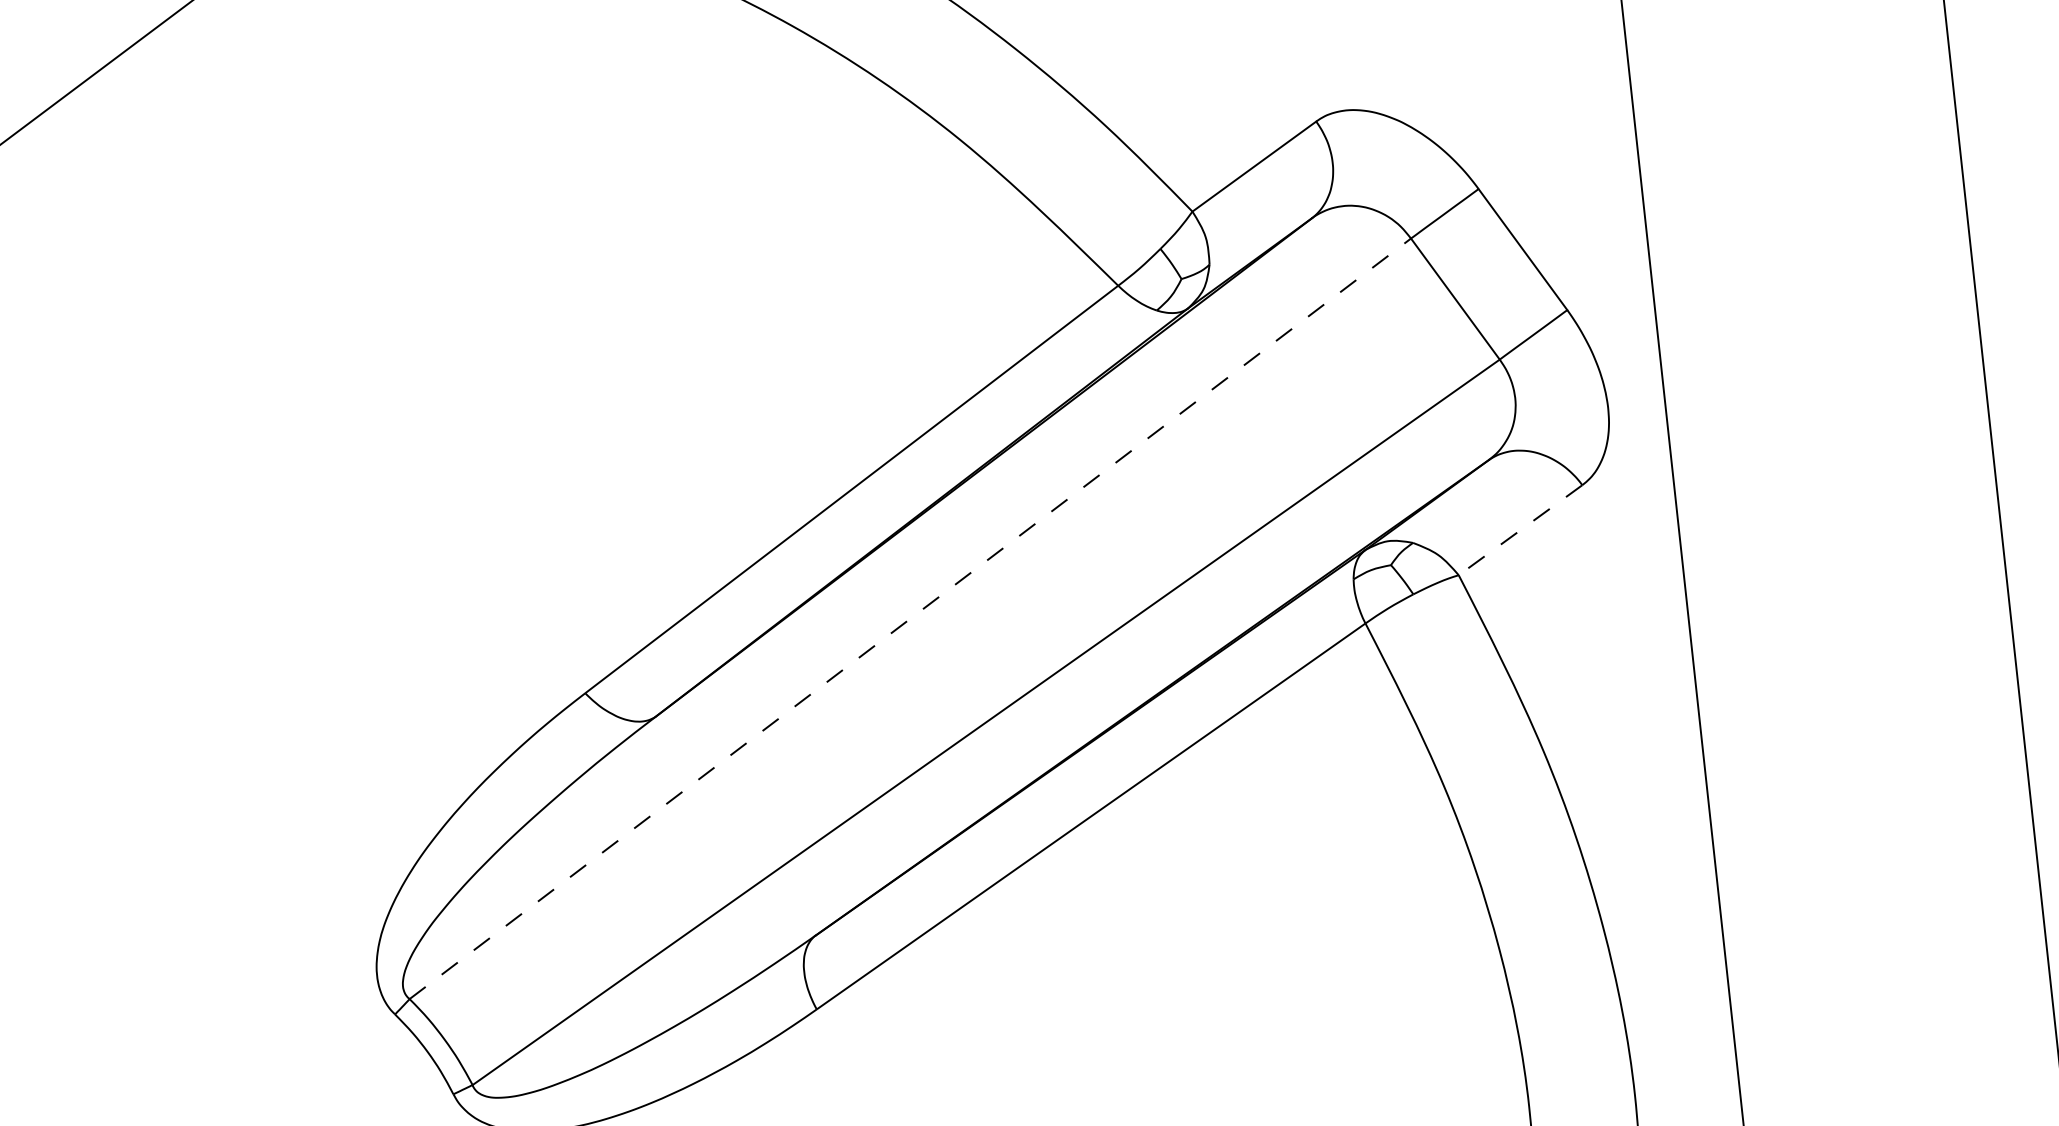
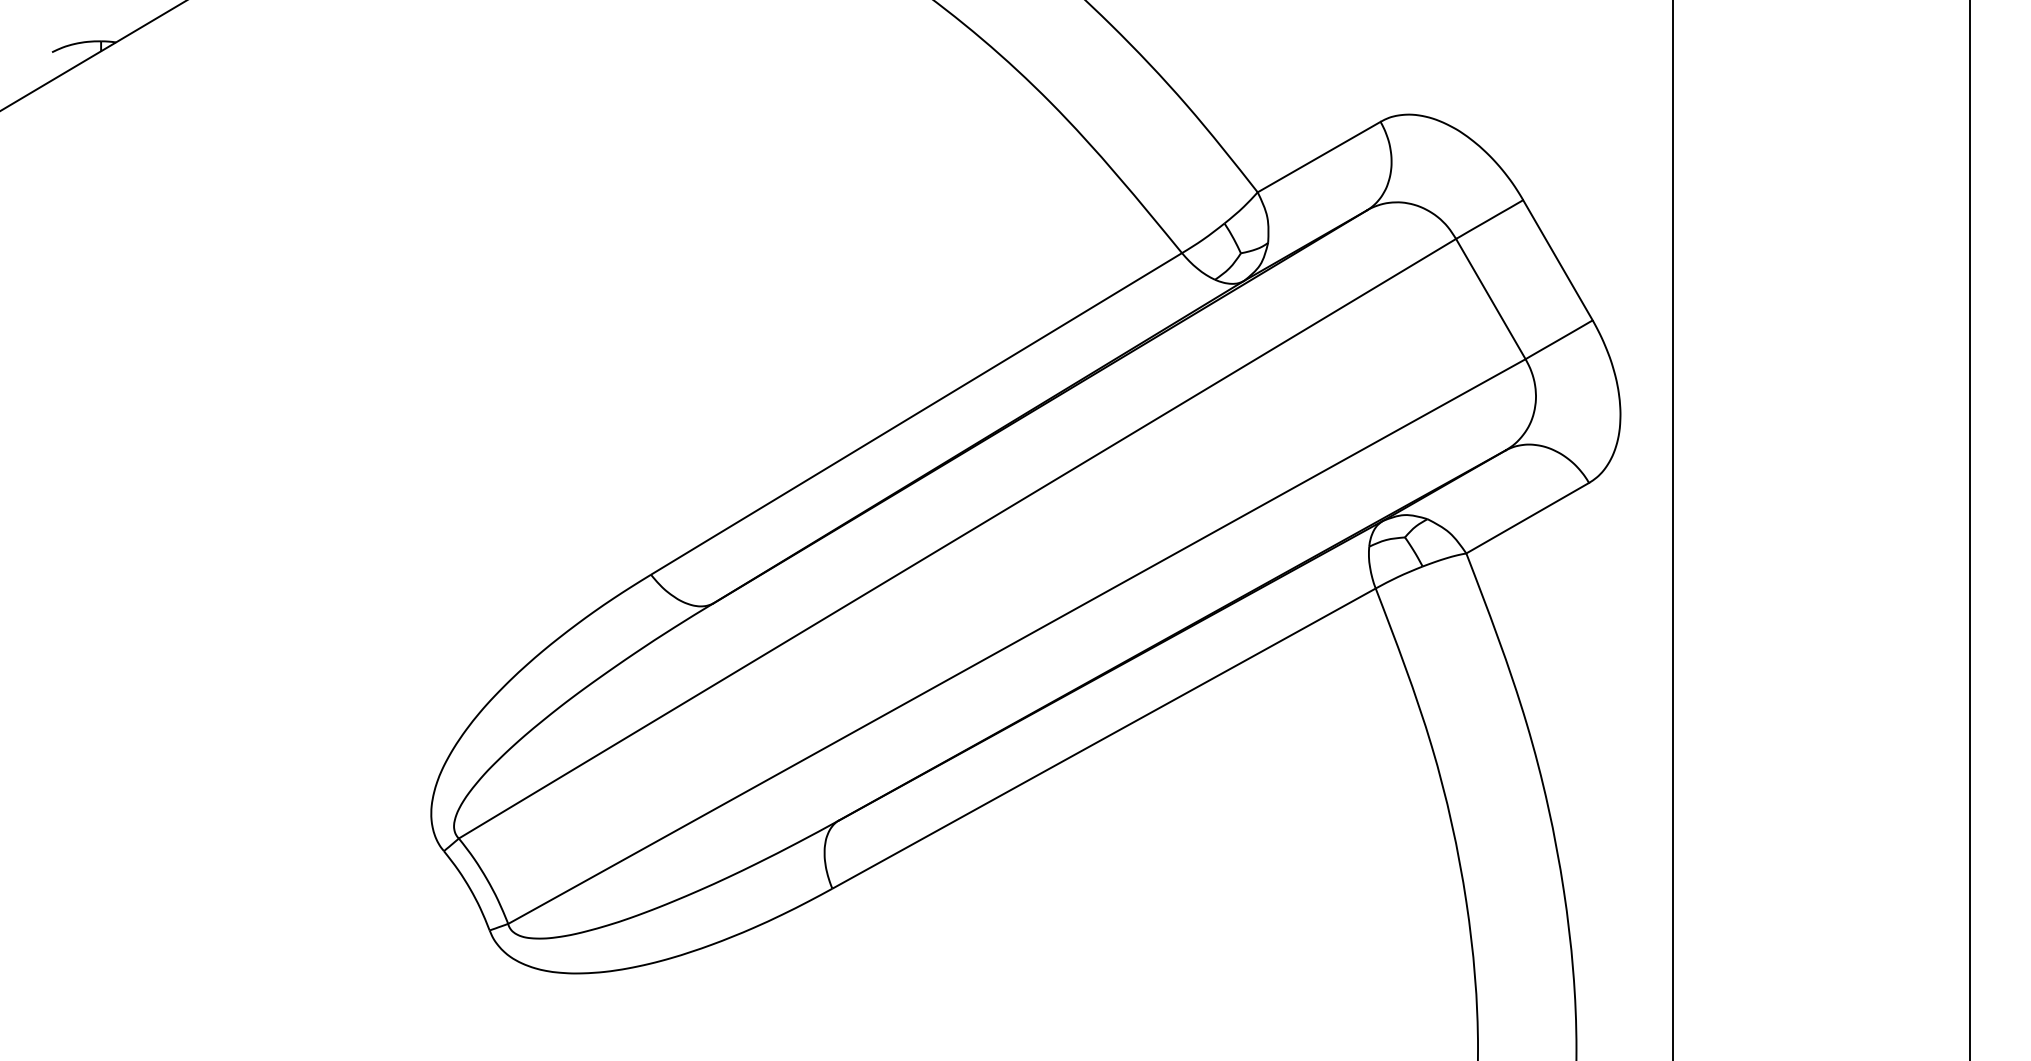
line: (1520, 530) -> (1527, 518), dashed -> solid
line: (910, 618) -> (957, 538), dashed -> solid

